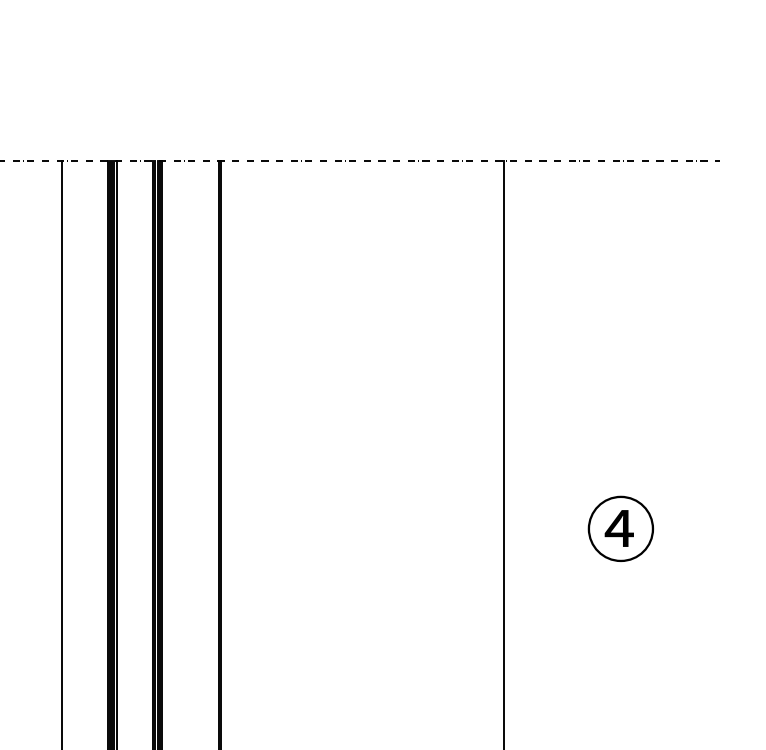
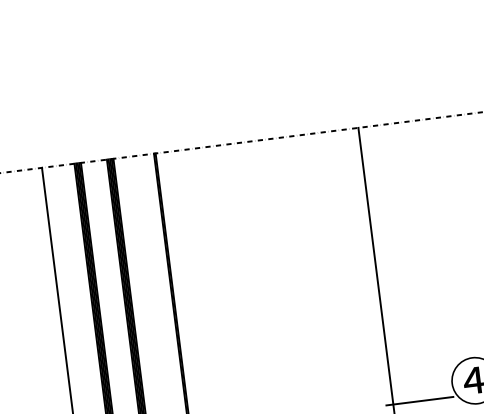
line: (541, 547) -> (419, 401), added

